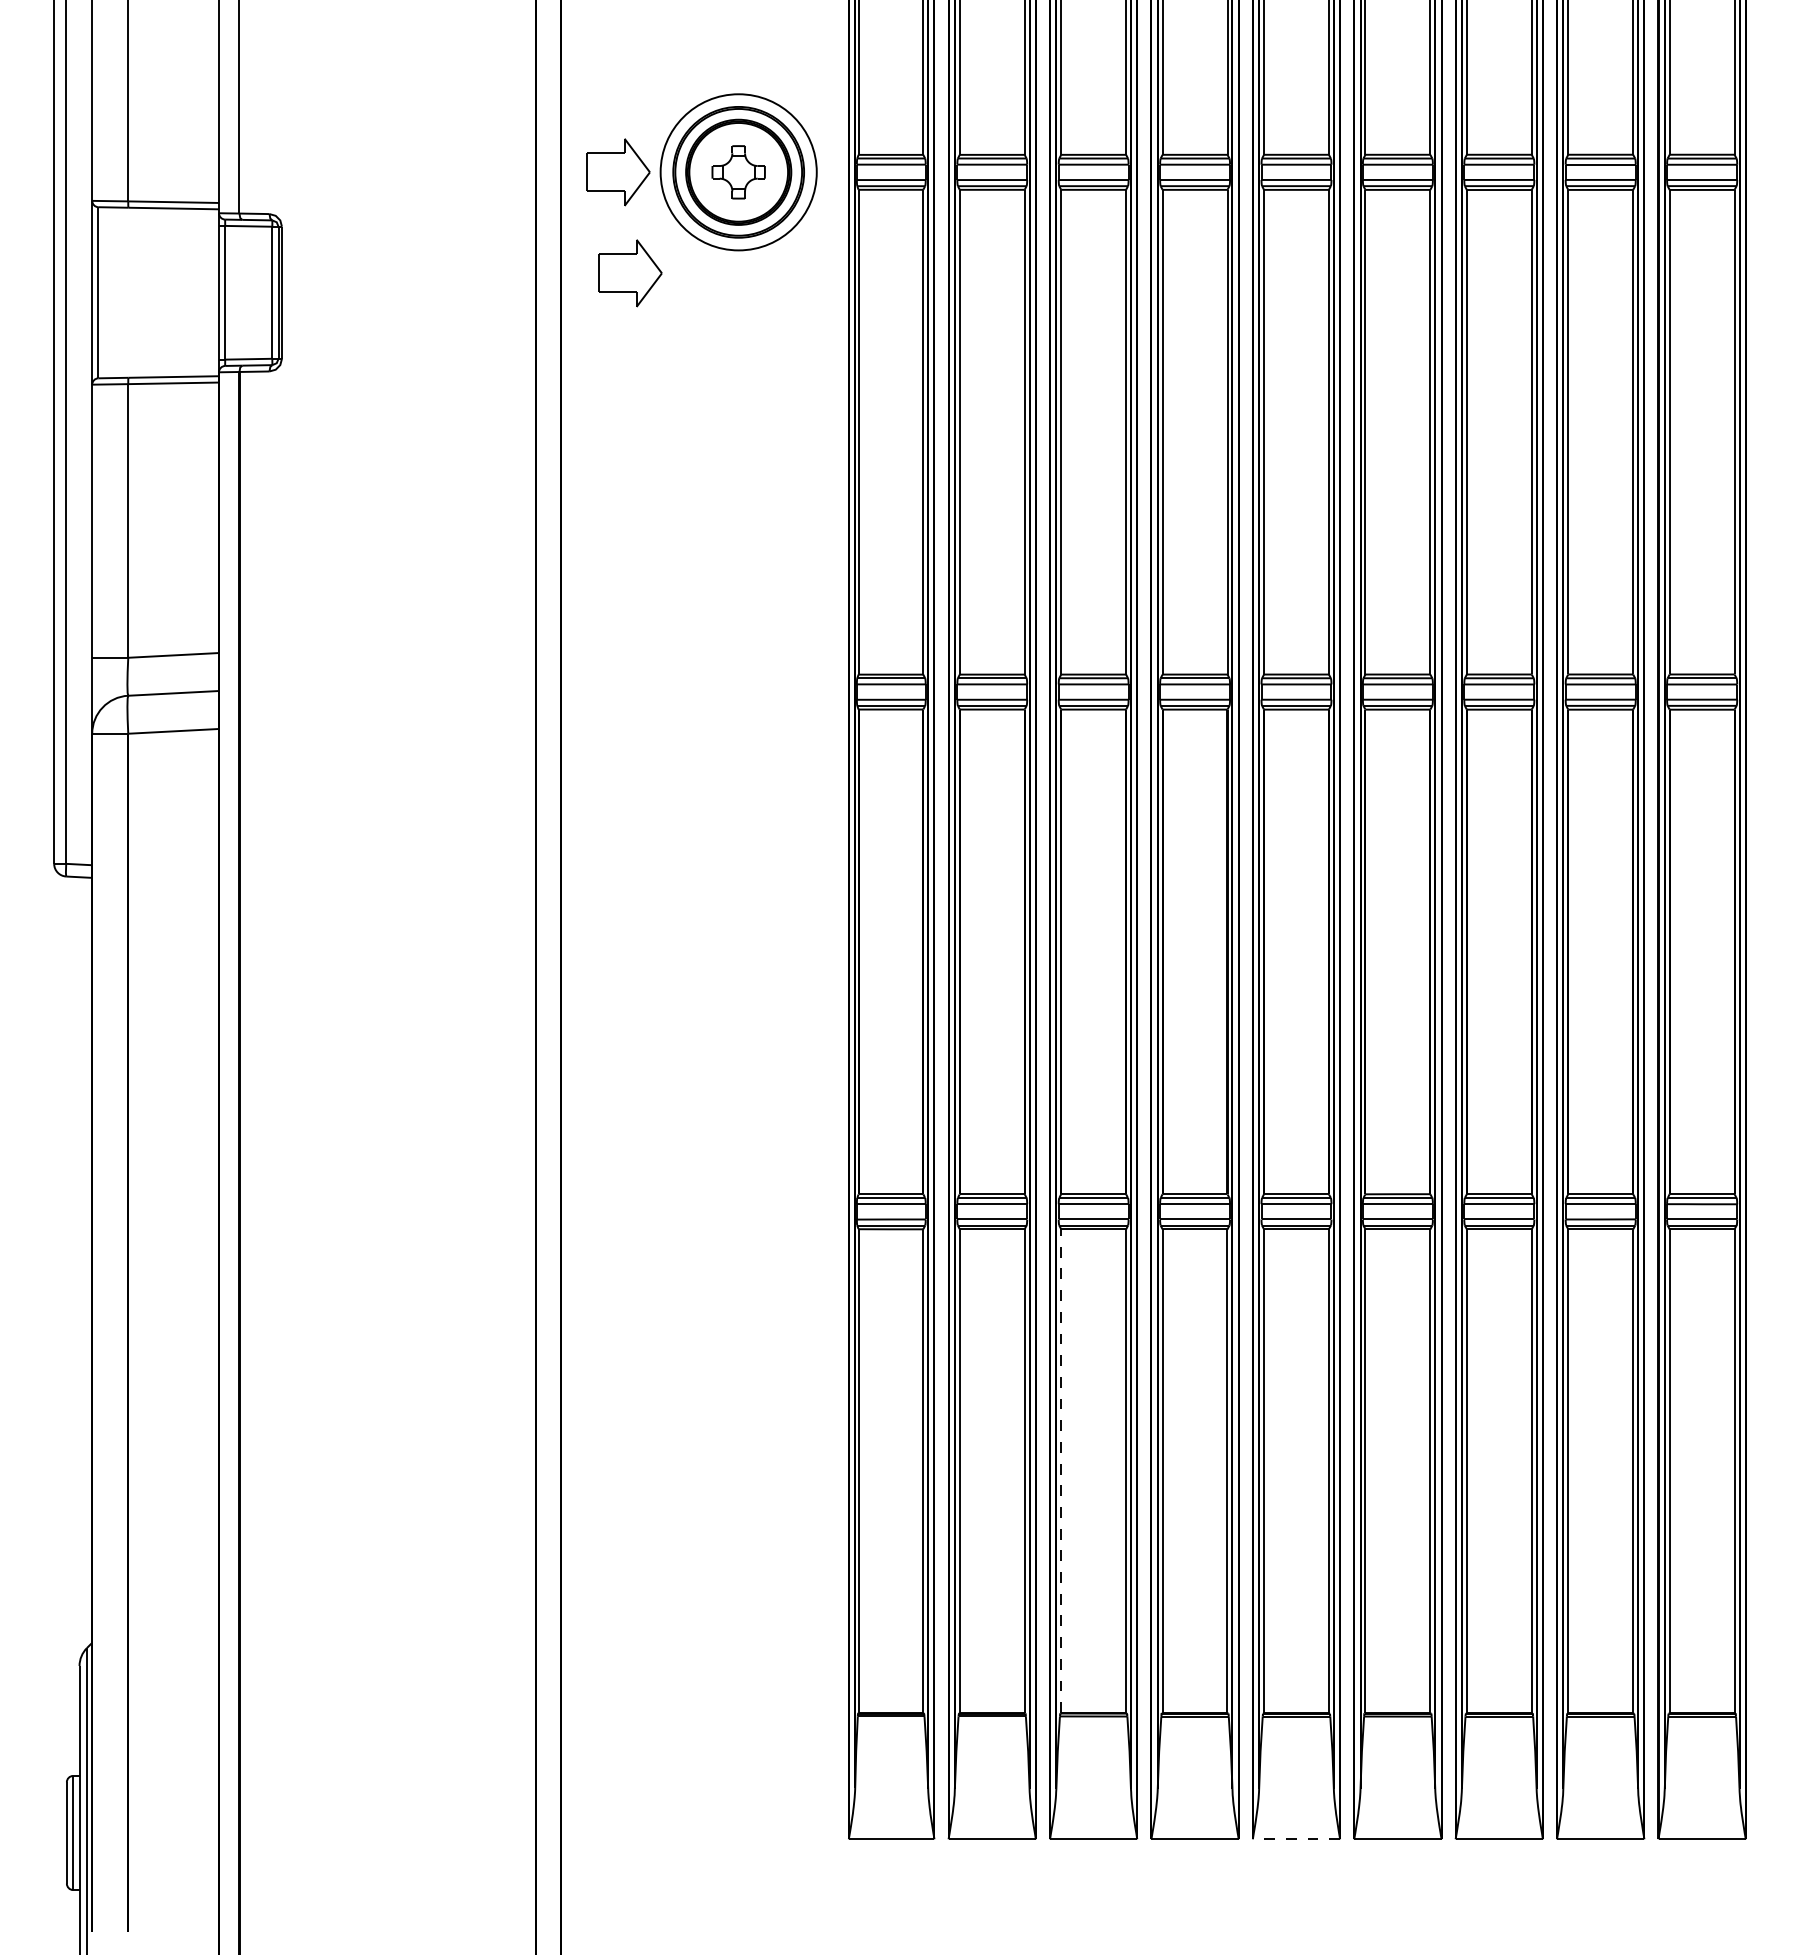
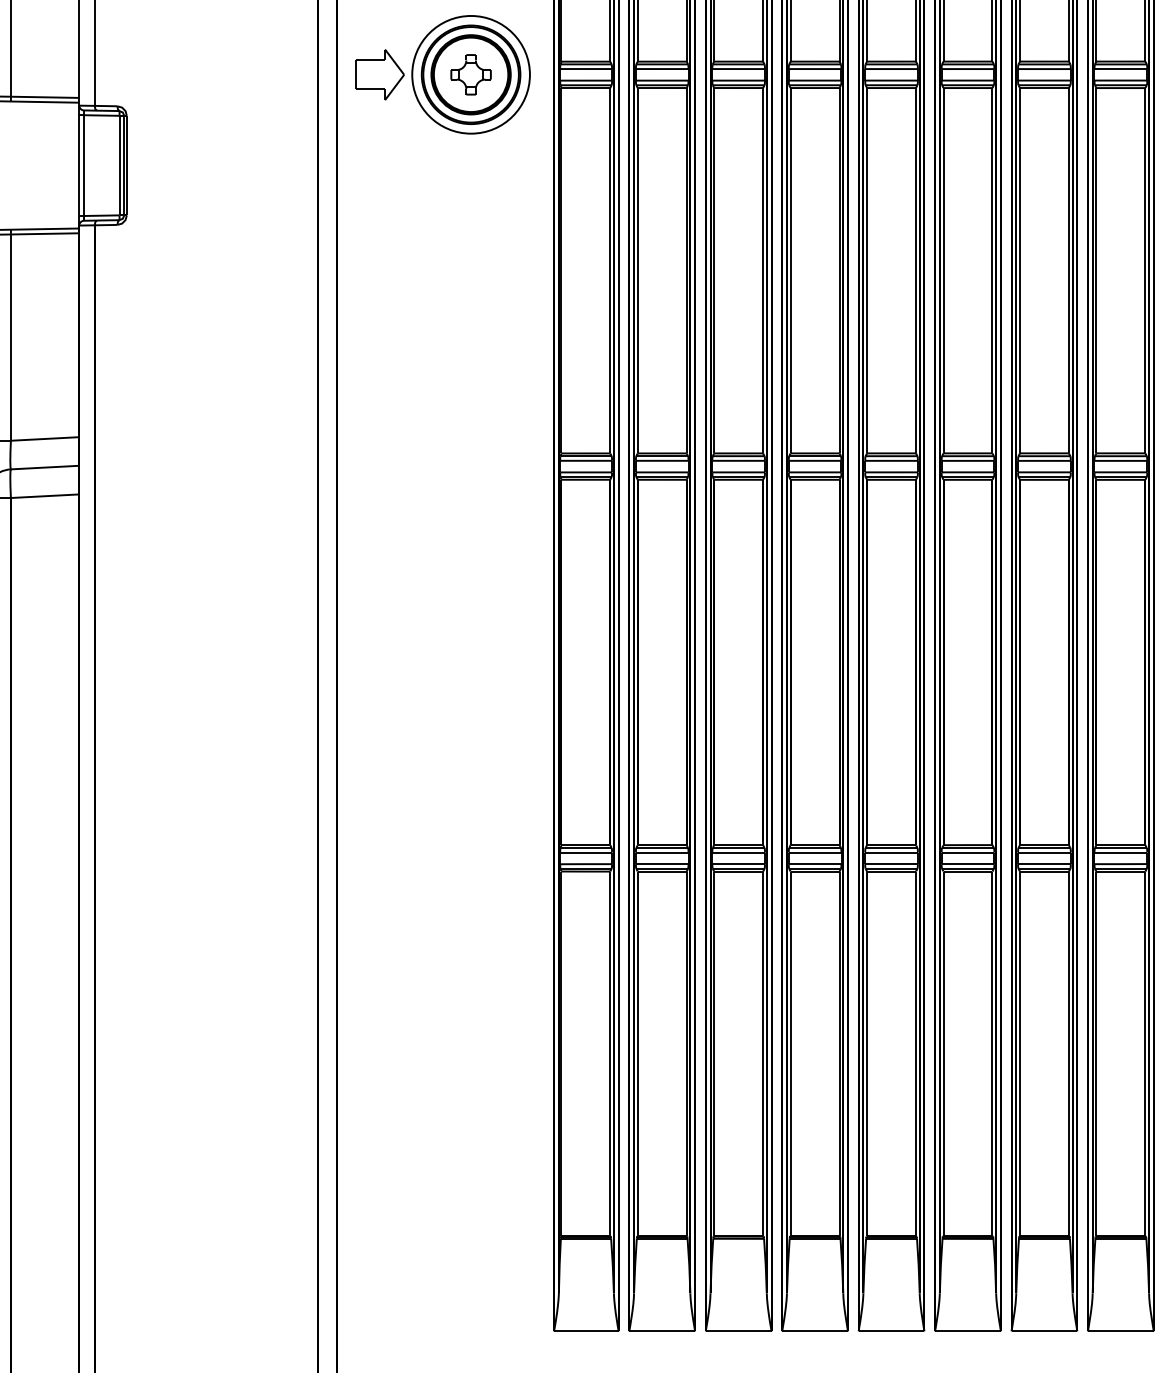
part: (630, 273) -> (389, 151), removed
line: (1061, 1471) -> (714, 1054), dashed -> solid
line: (1296, 1839) -> (891, 1331), dashed -> solid

